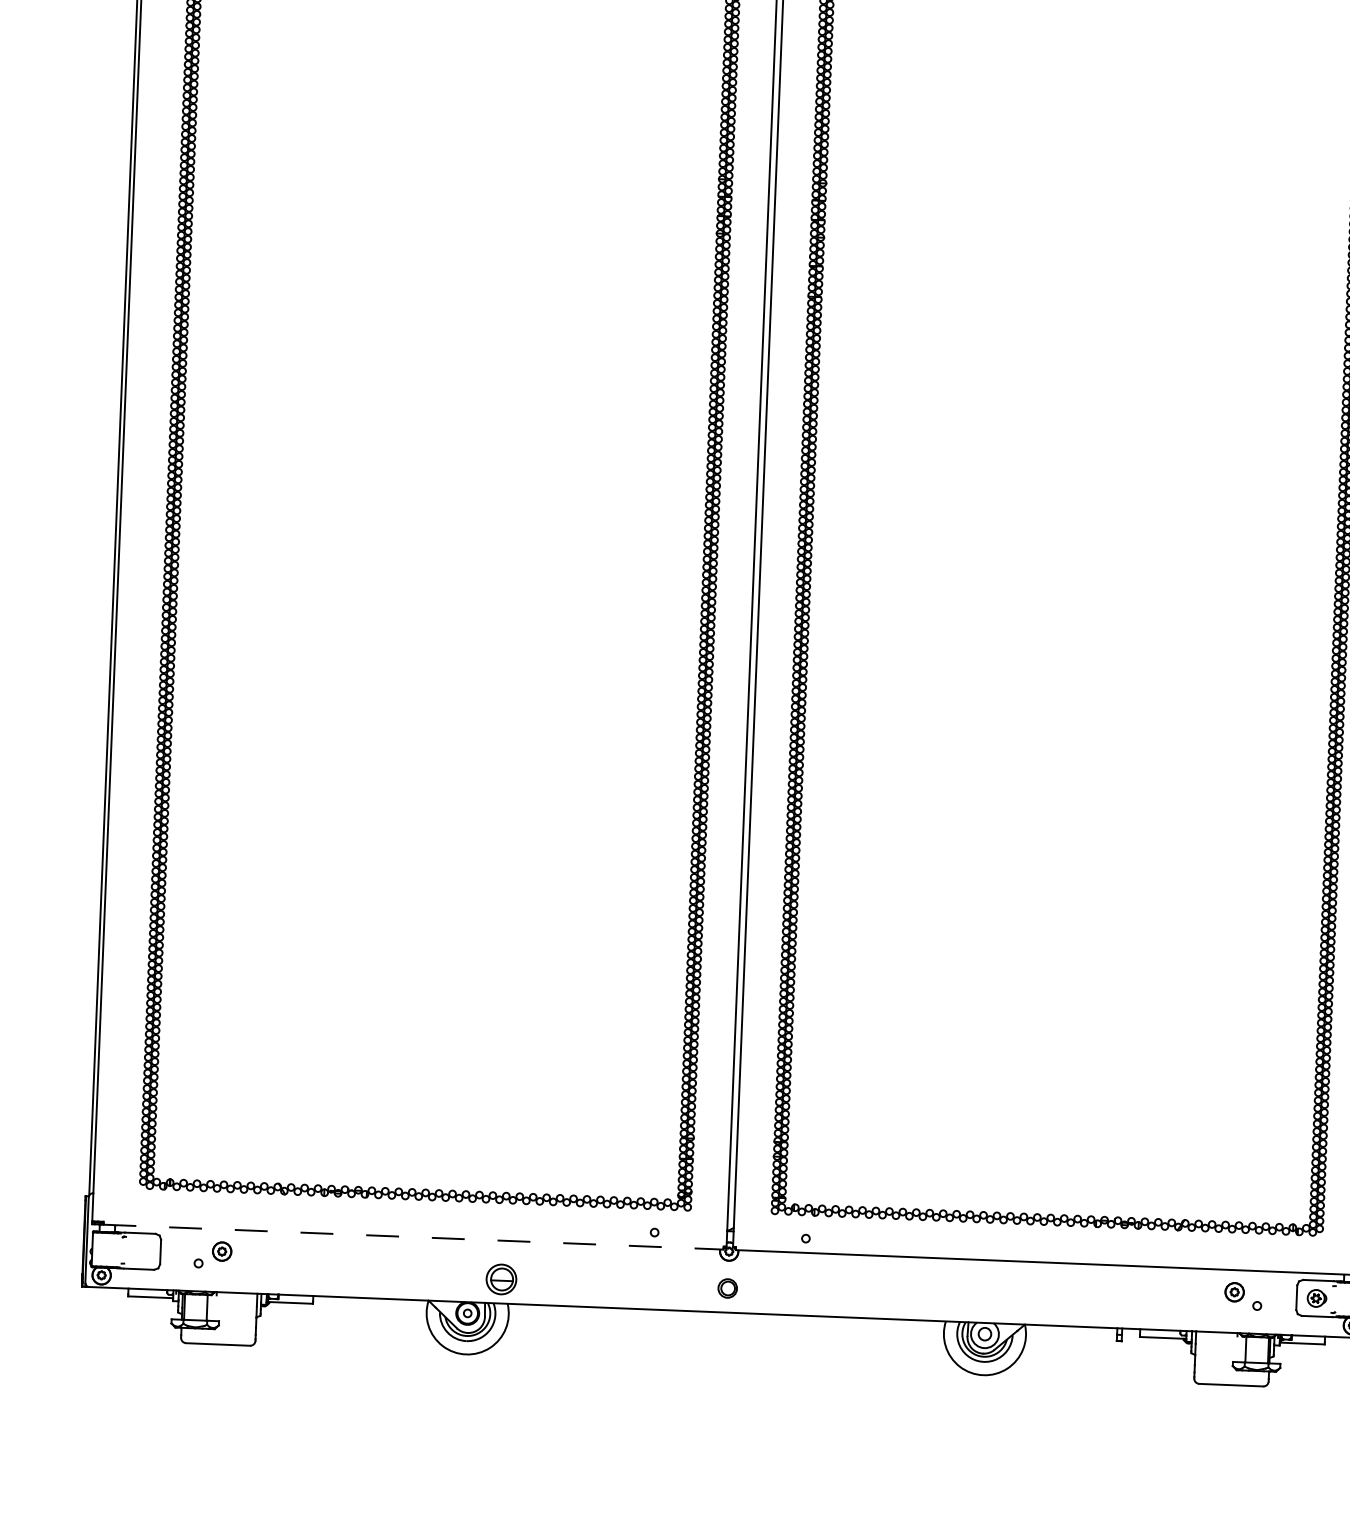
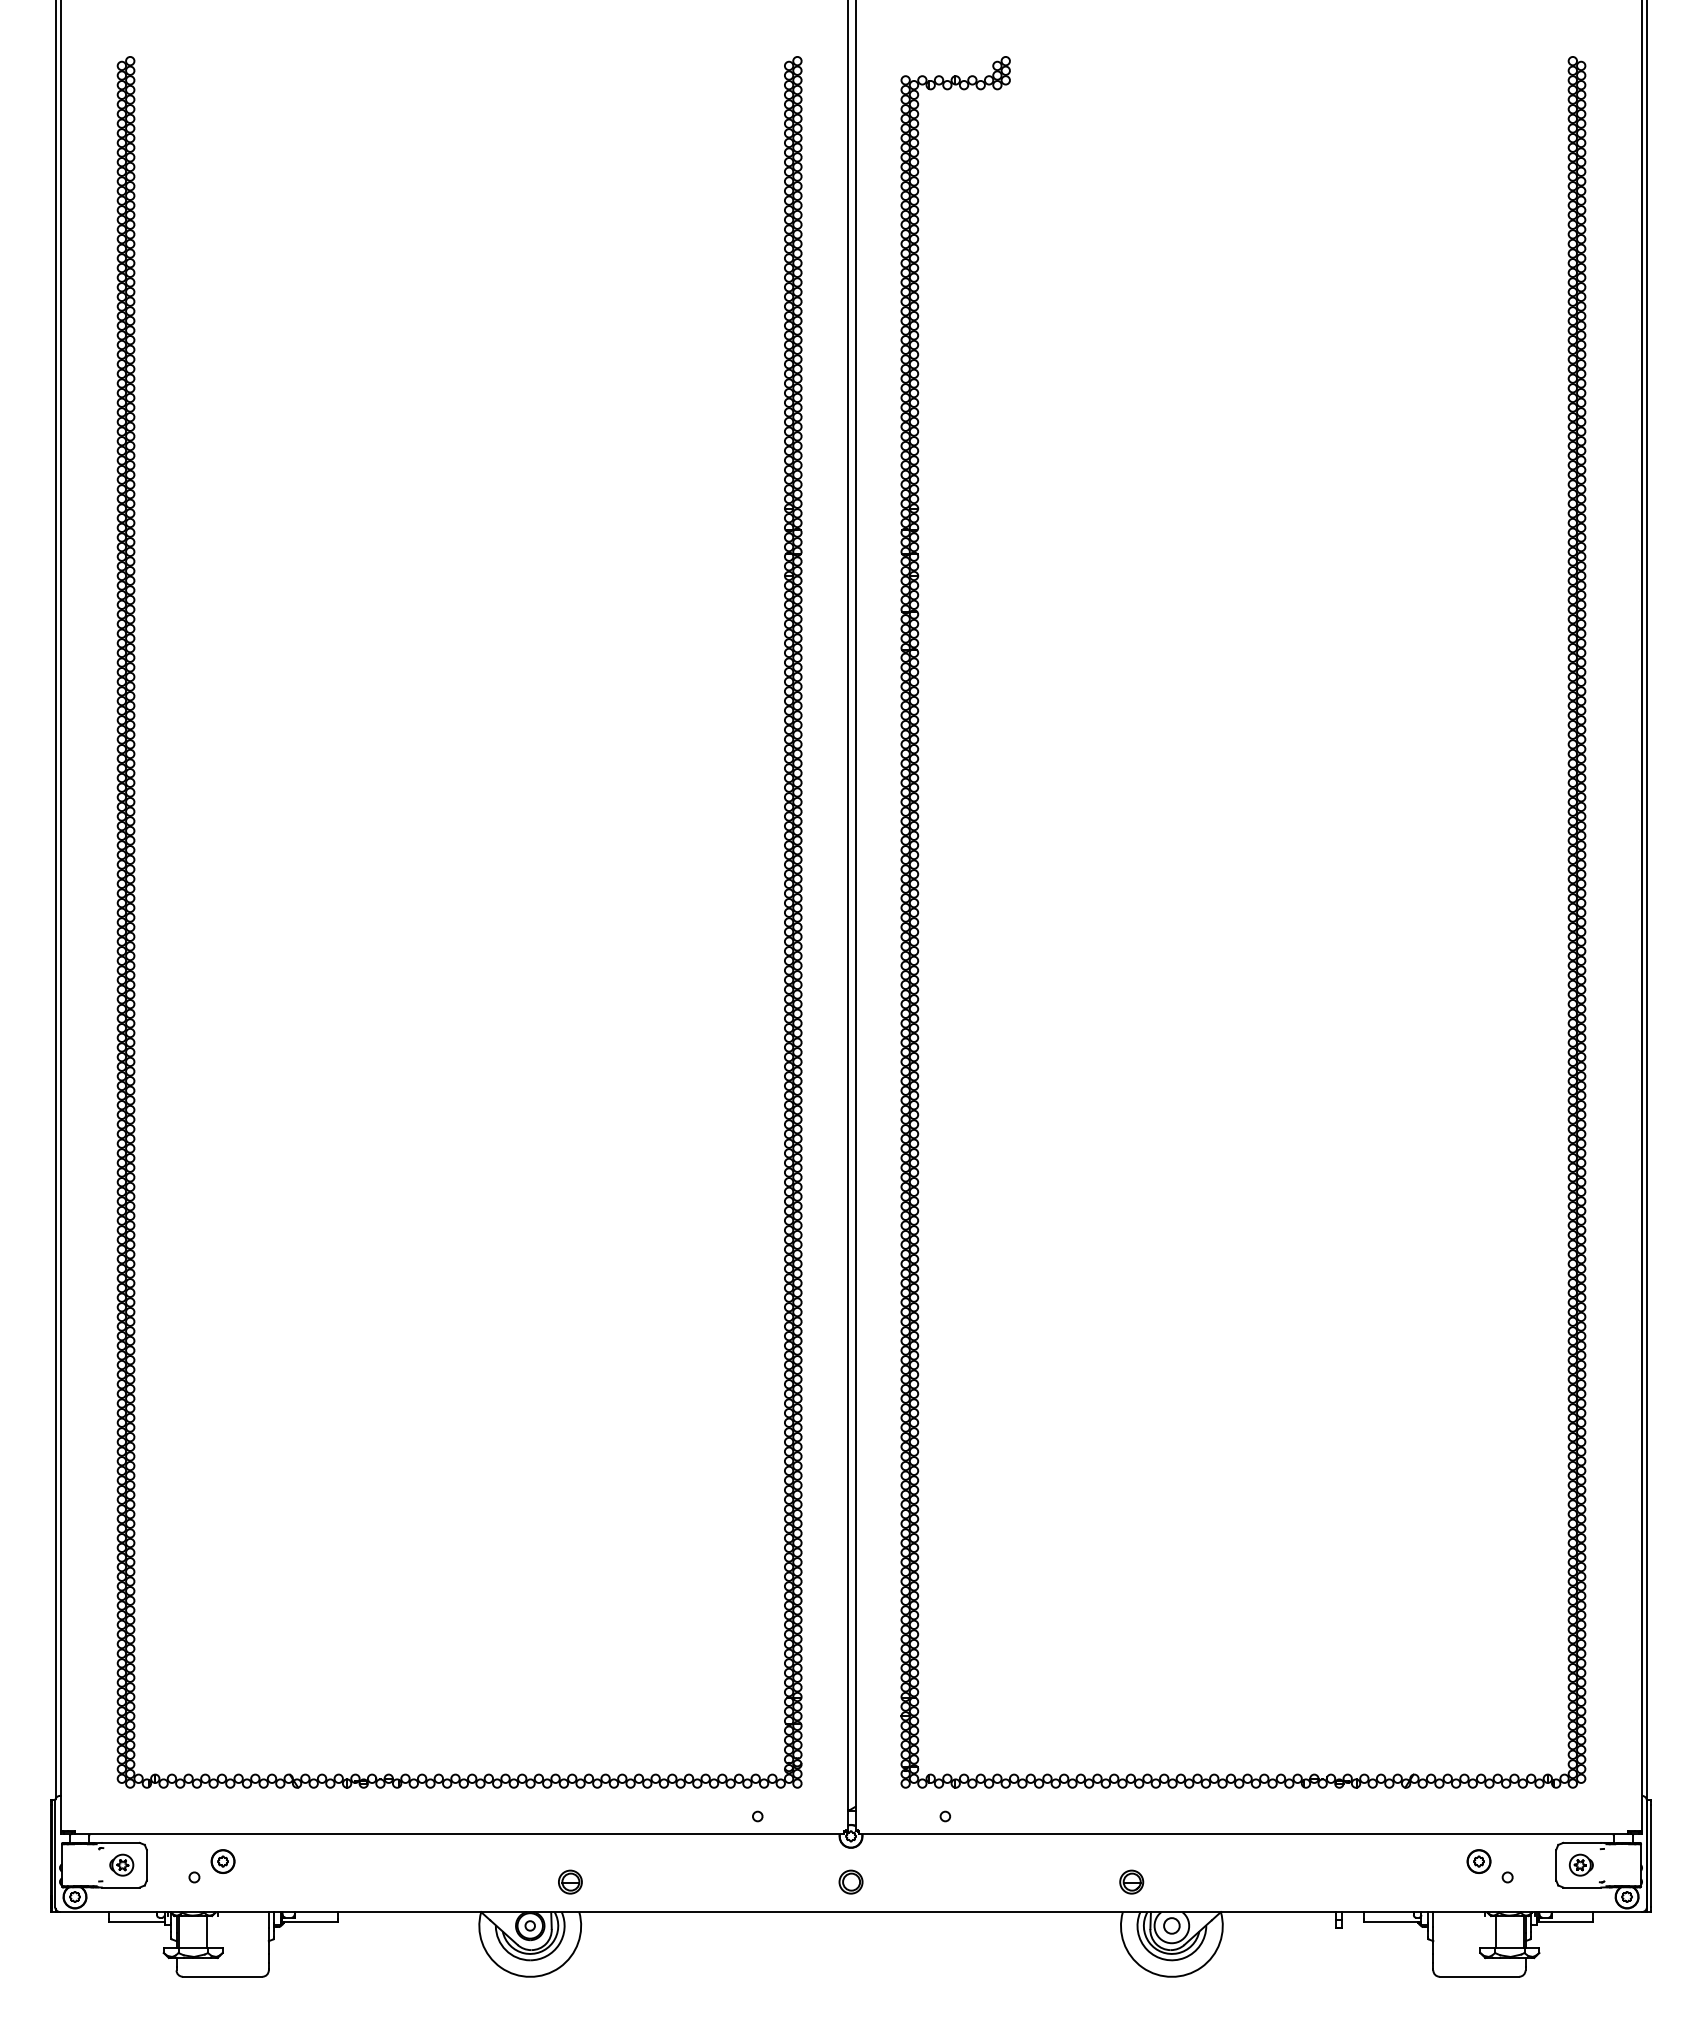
line: (413, 1237) -> (459, 1834), dashed -> solid
part: (140, 1250) -> (121, 1864), added
part: (501, 1278) -> (570, 1881), size x0.62
part: (953, 1297) -> (1131, 1881), added

